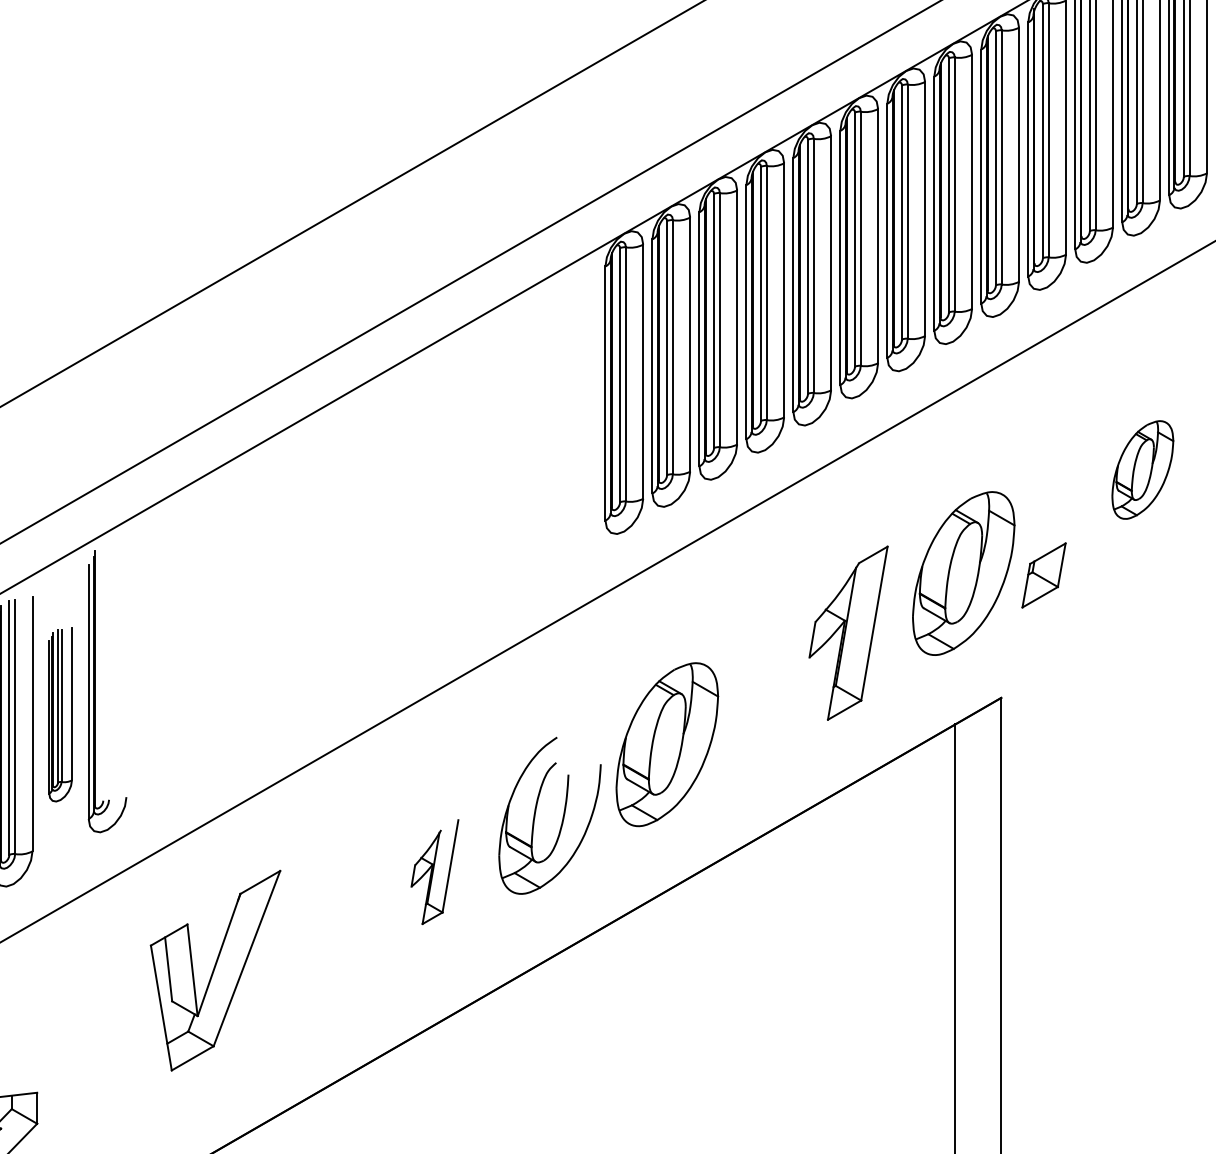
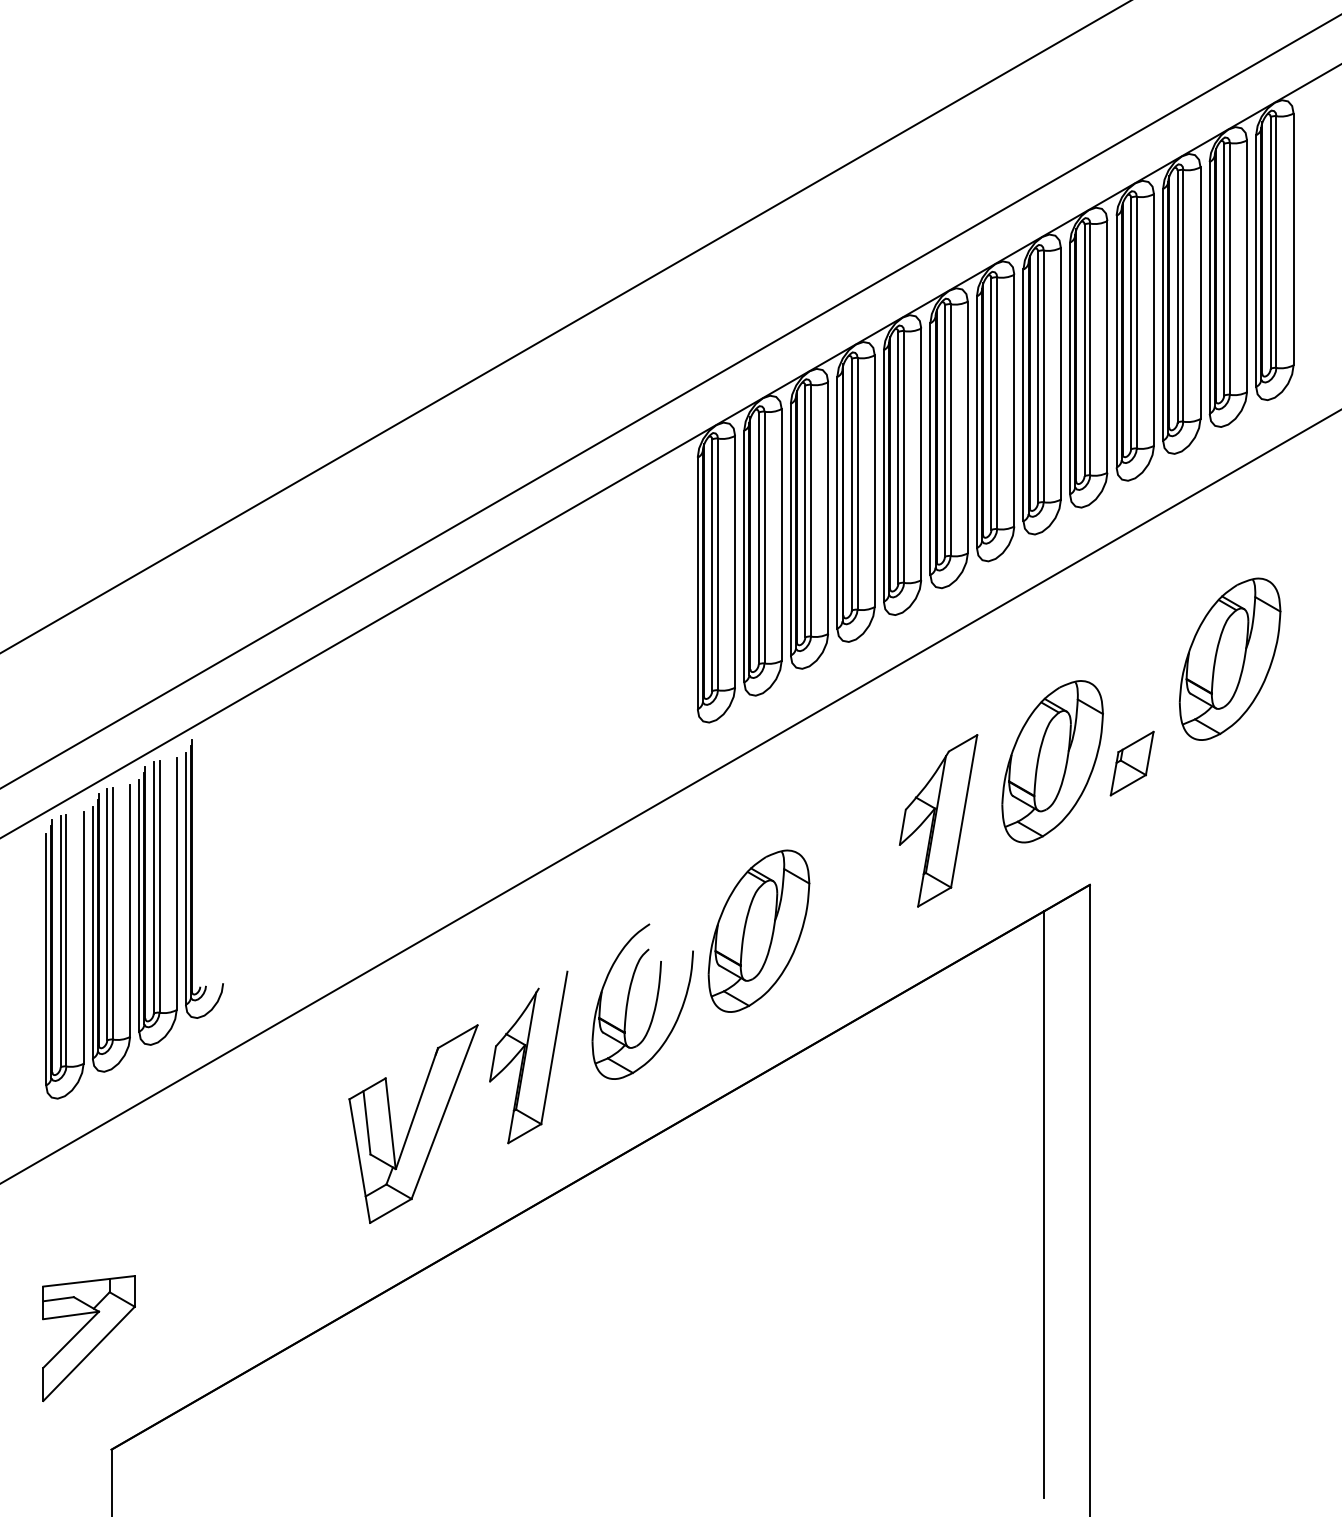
part: (1142, 469) -> (1229, 658), size x1.67
part: (60, 714) -> (157, 901), size x1.67
part: (434, 872) -> (528, 1057), size x1.67
part: (215, 970) -> (413, 1123), moved

